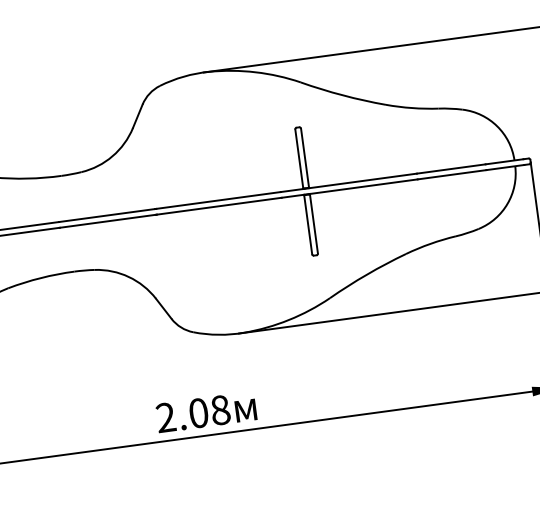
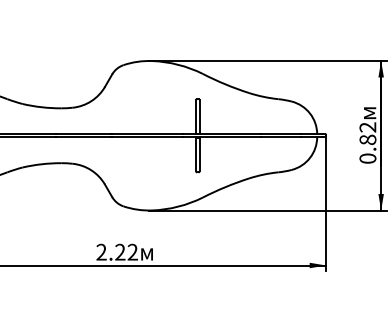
text: (209, 410) -> (126, 251), 2.08 -> 2.22

